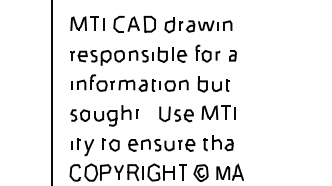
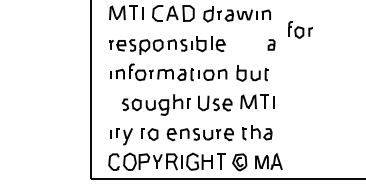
part: (207, 53) -> (300, 29), moved
part: (104, 115) -> (156, 104), moved

